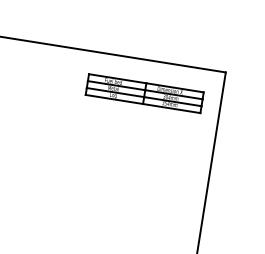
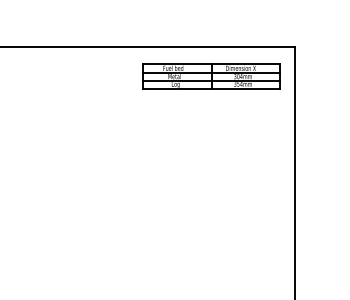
part: (144, 93) -> (211, 76), moved

